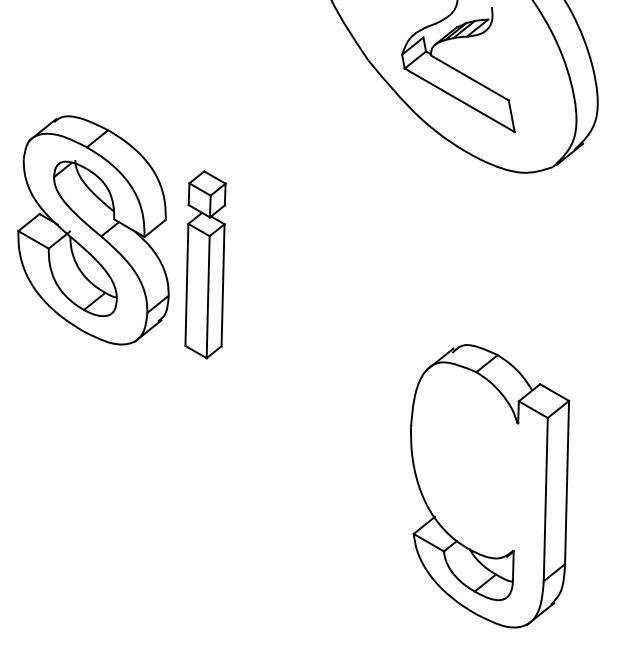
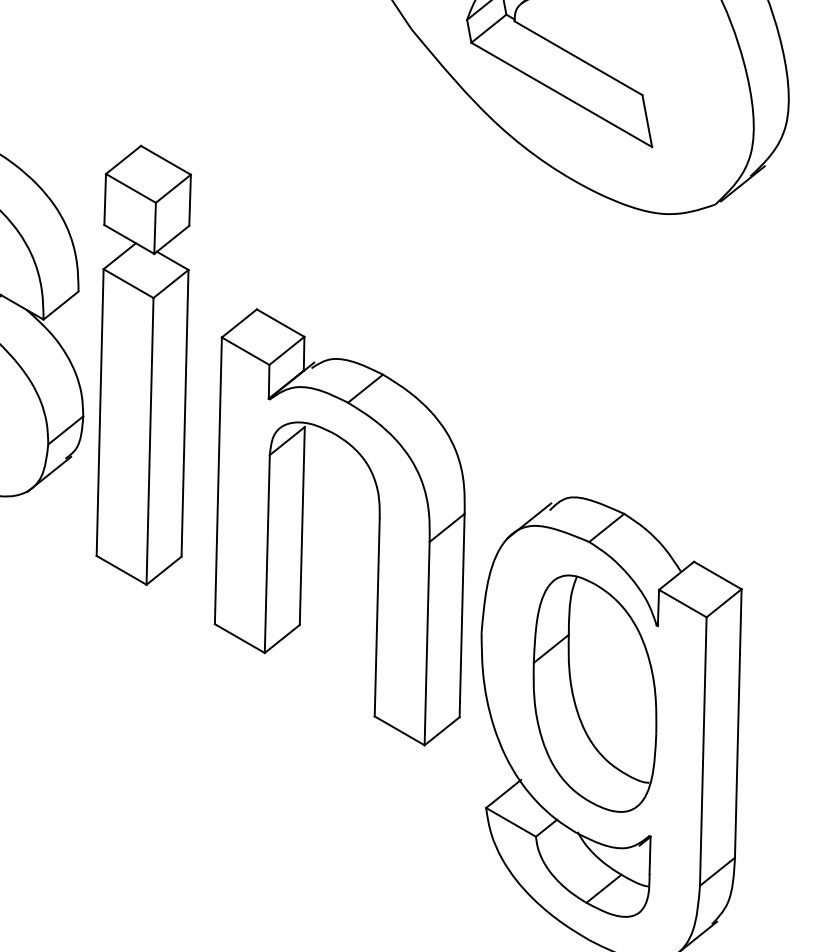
part: (205, 264) -> (143, 364), size x1.43
part: (302, 362) -> (303, 526), added
part: (479, 464) -> (594, 693), added

